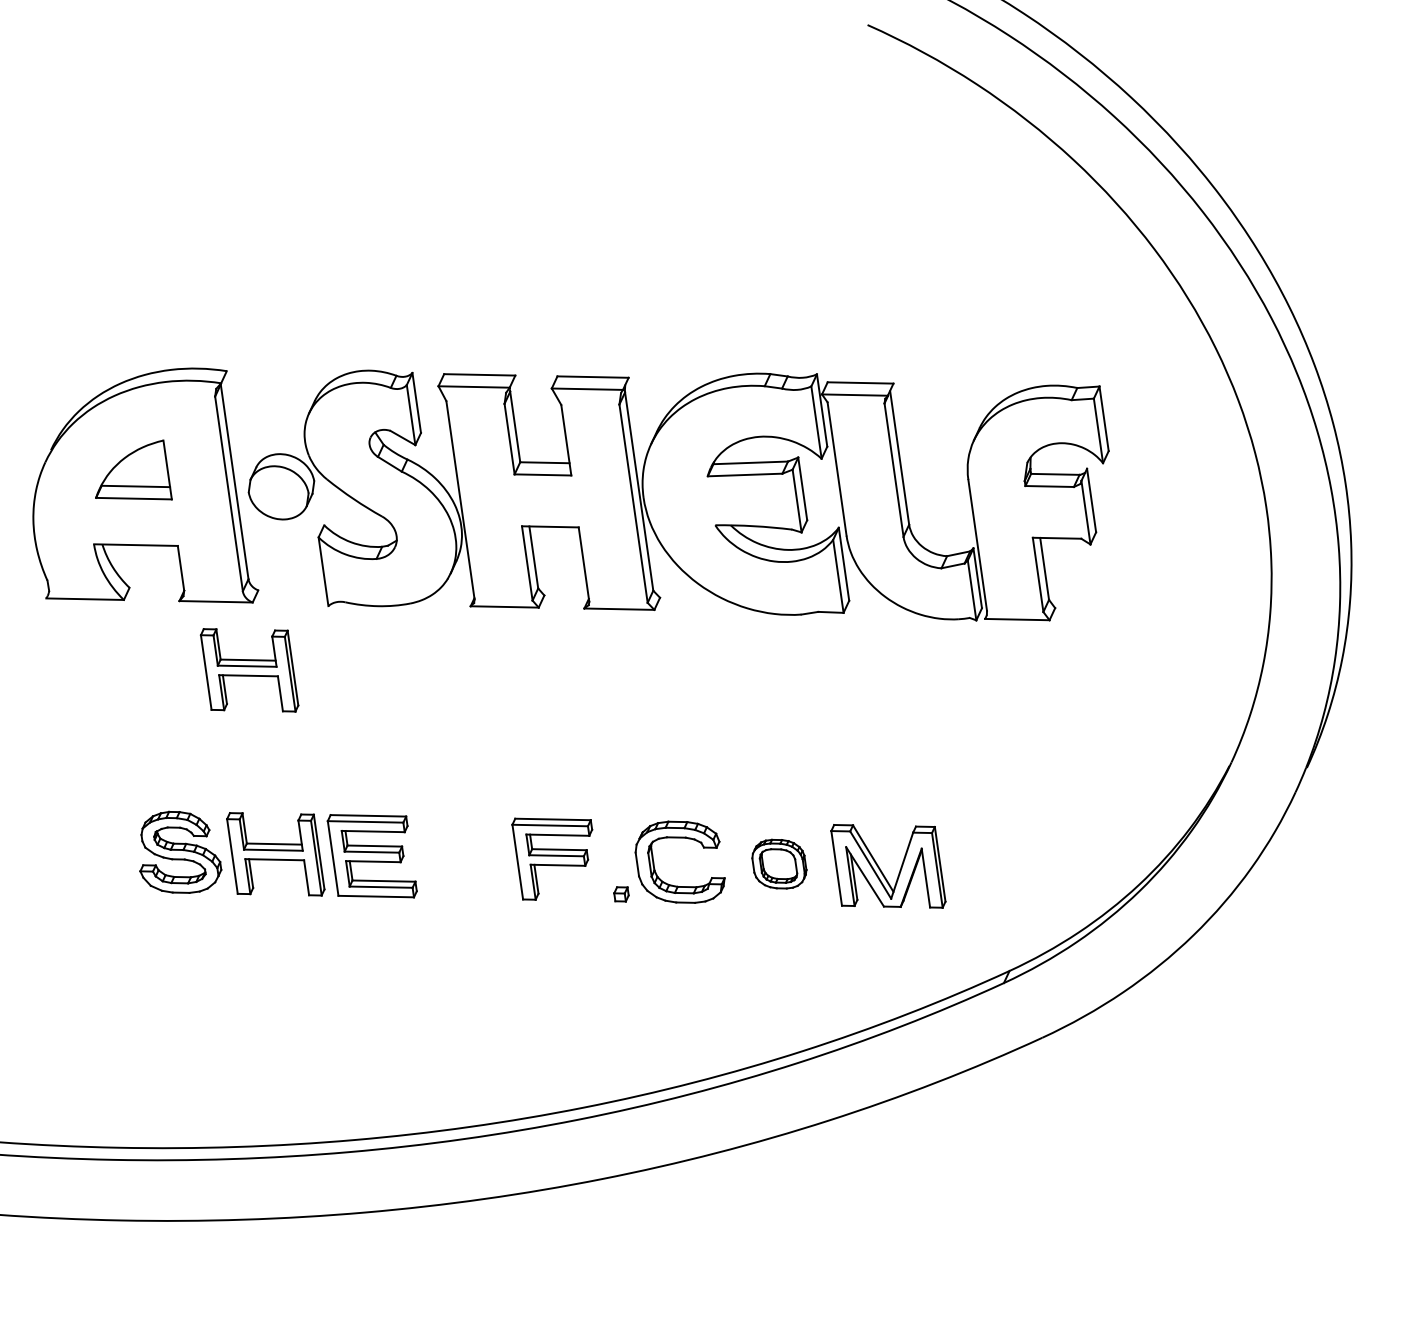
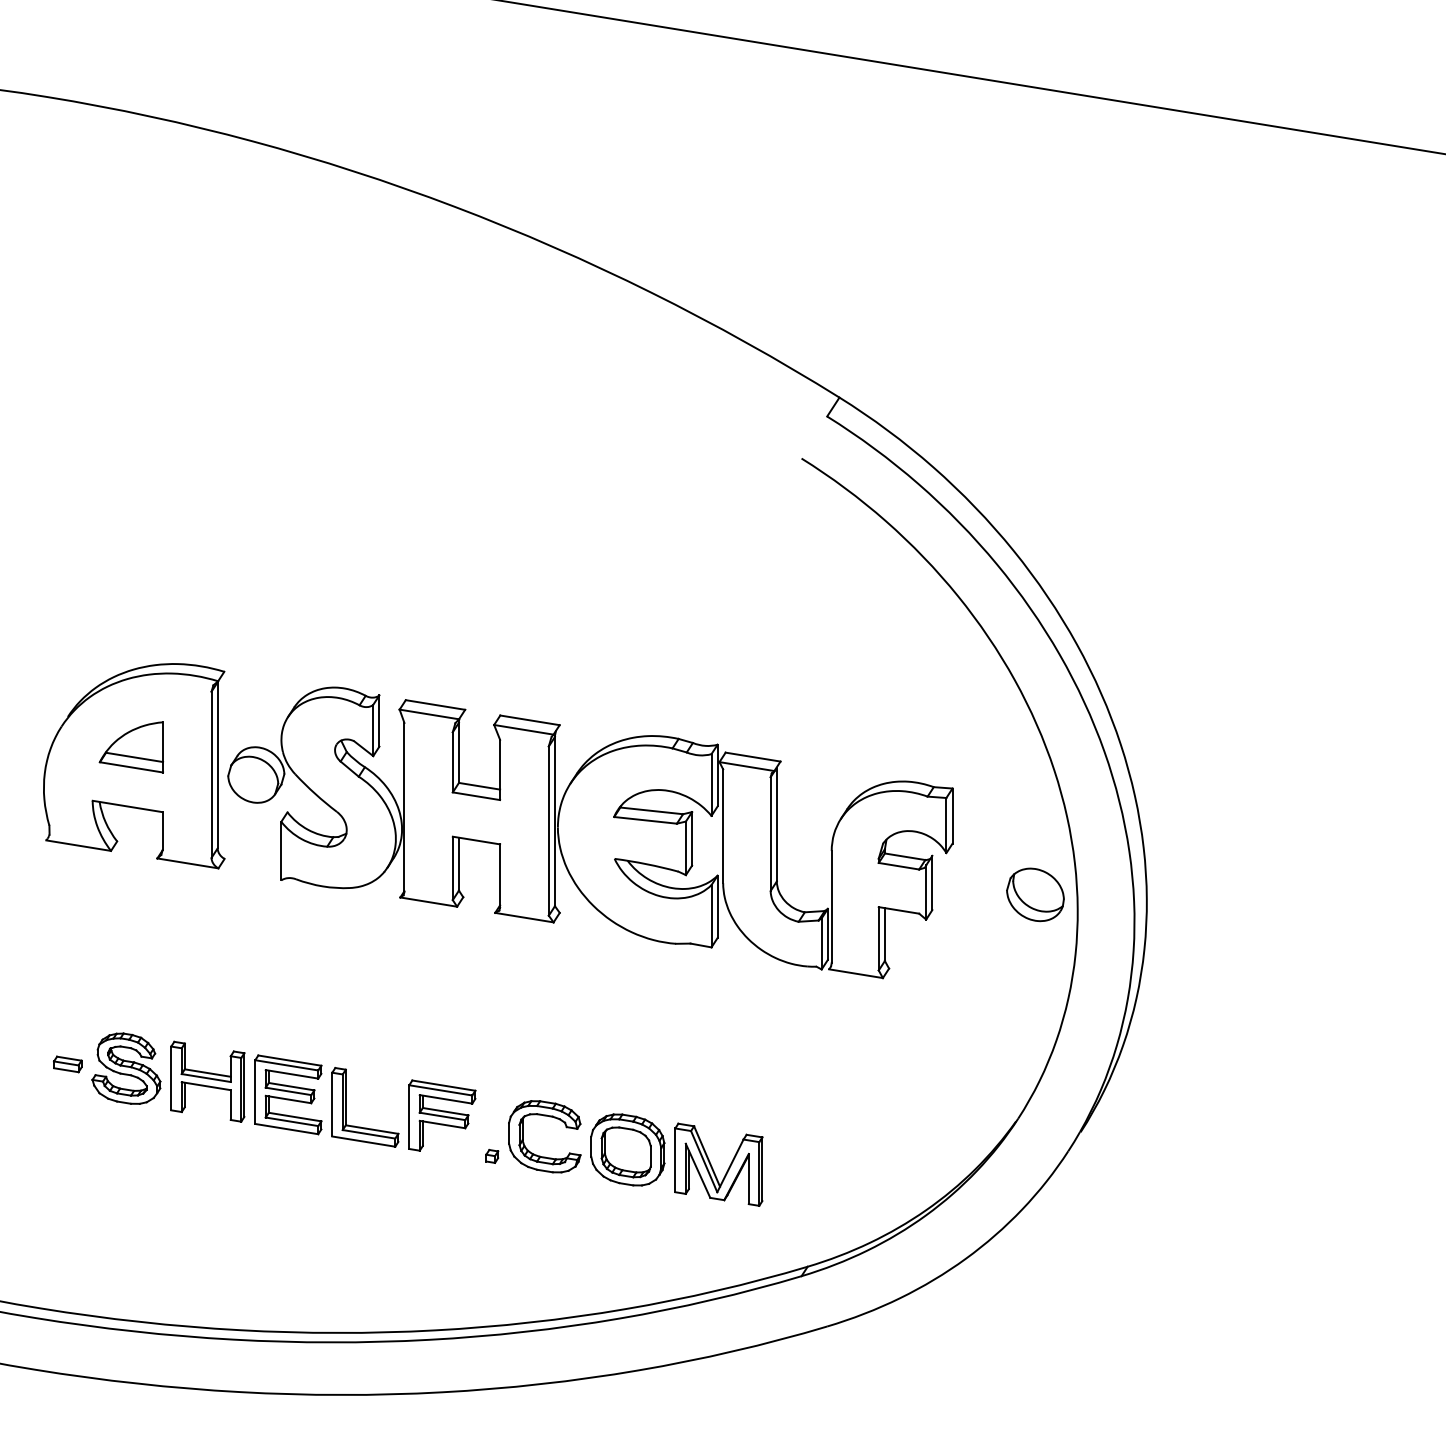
part: (1214, 496) -> (1035, 894), added
part: (249, 670) -> (207, 924), removed
part: (108, 857) -> (67, 1064), added
part: (442, 861) -> (346, 1107), added
part: (778, 863) -> (627, 1149), size x1.67

